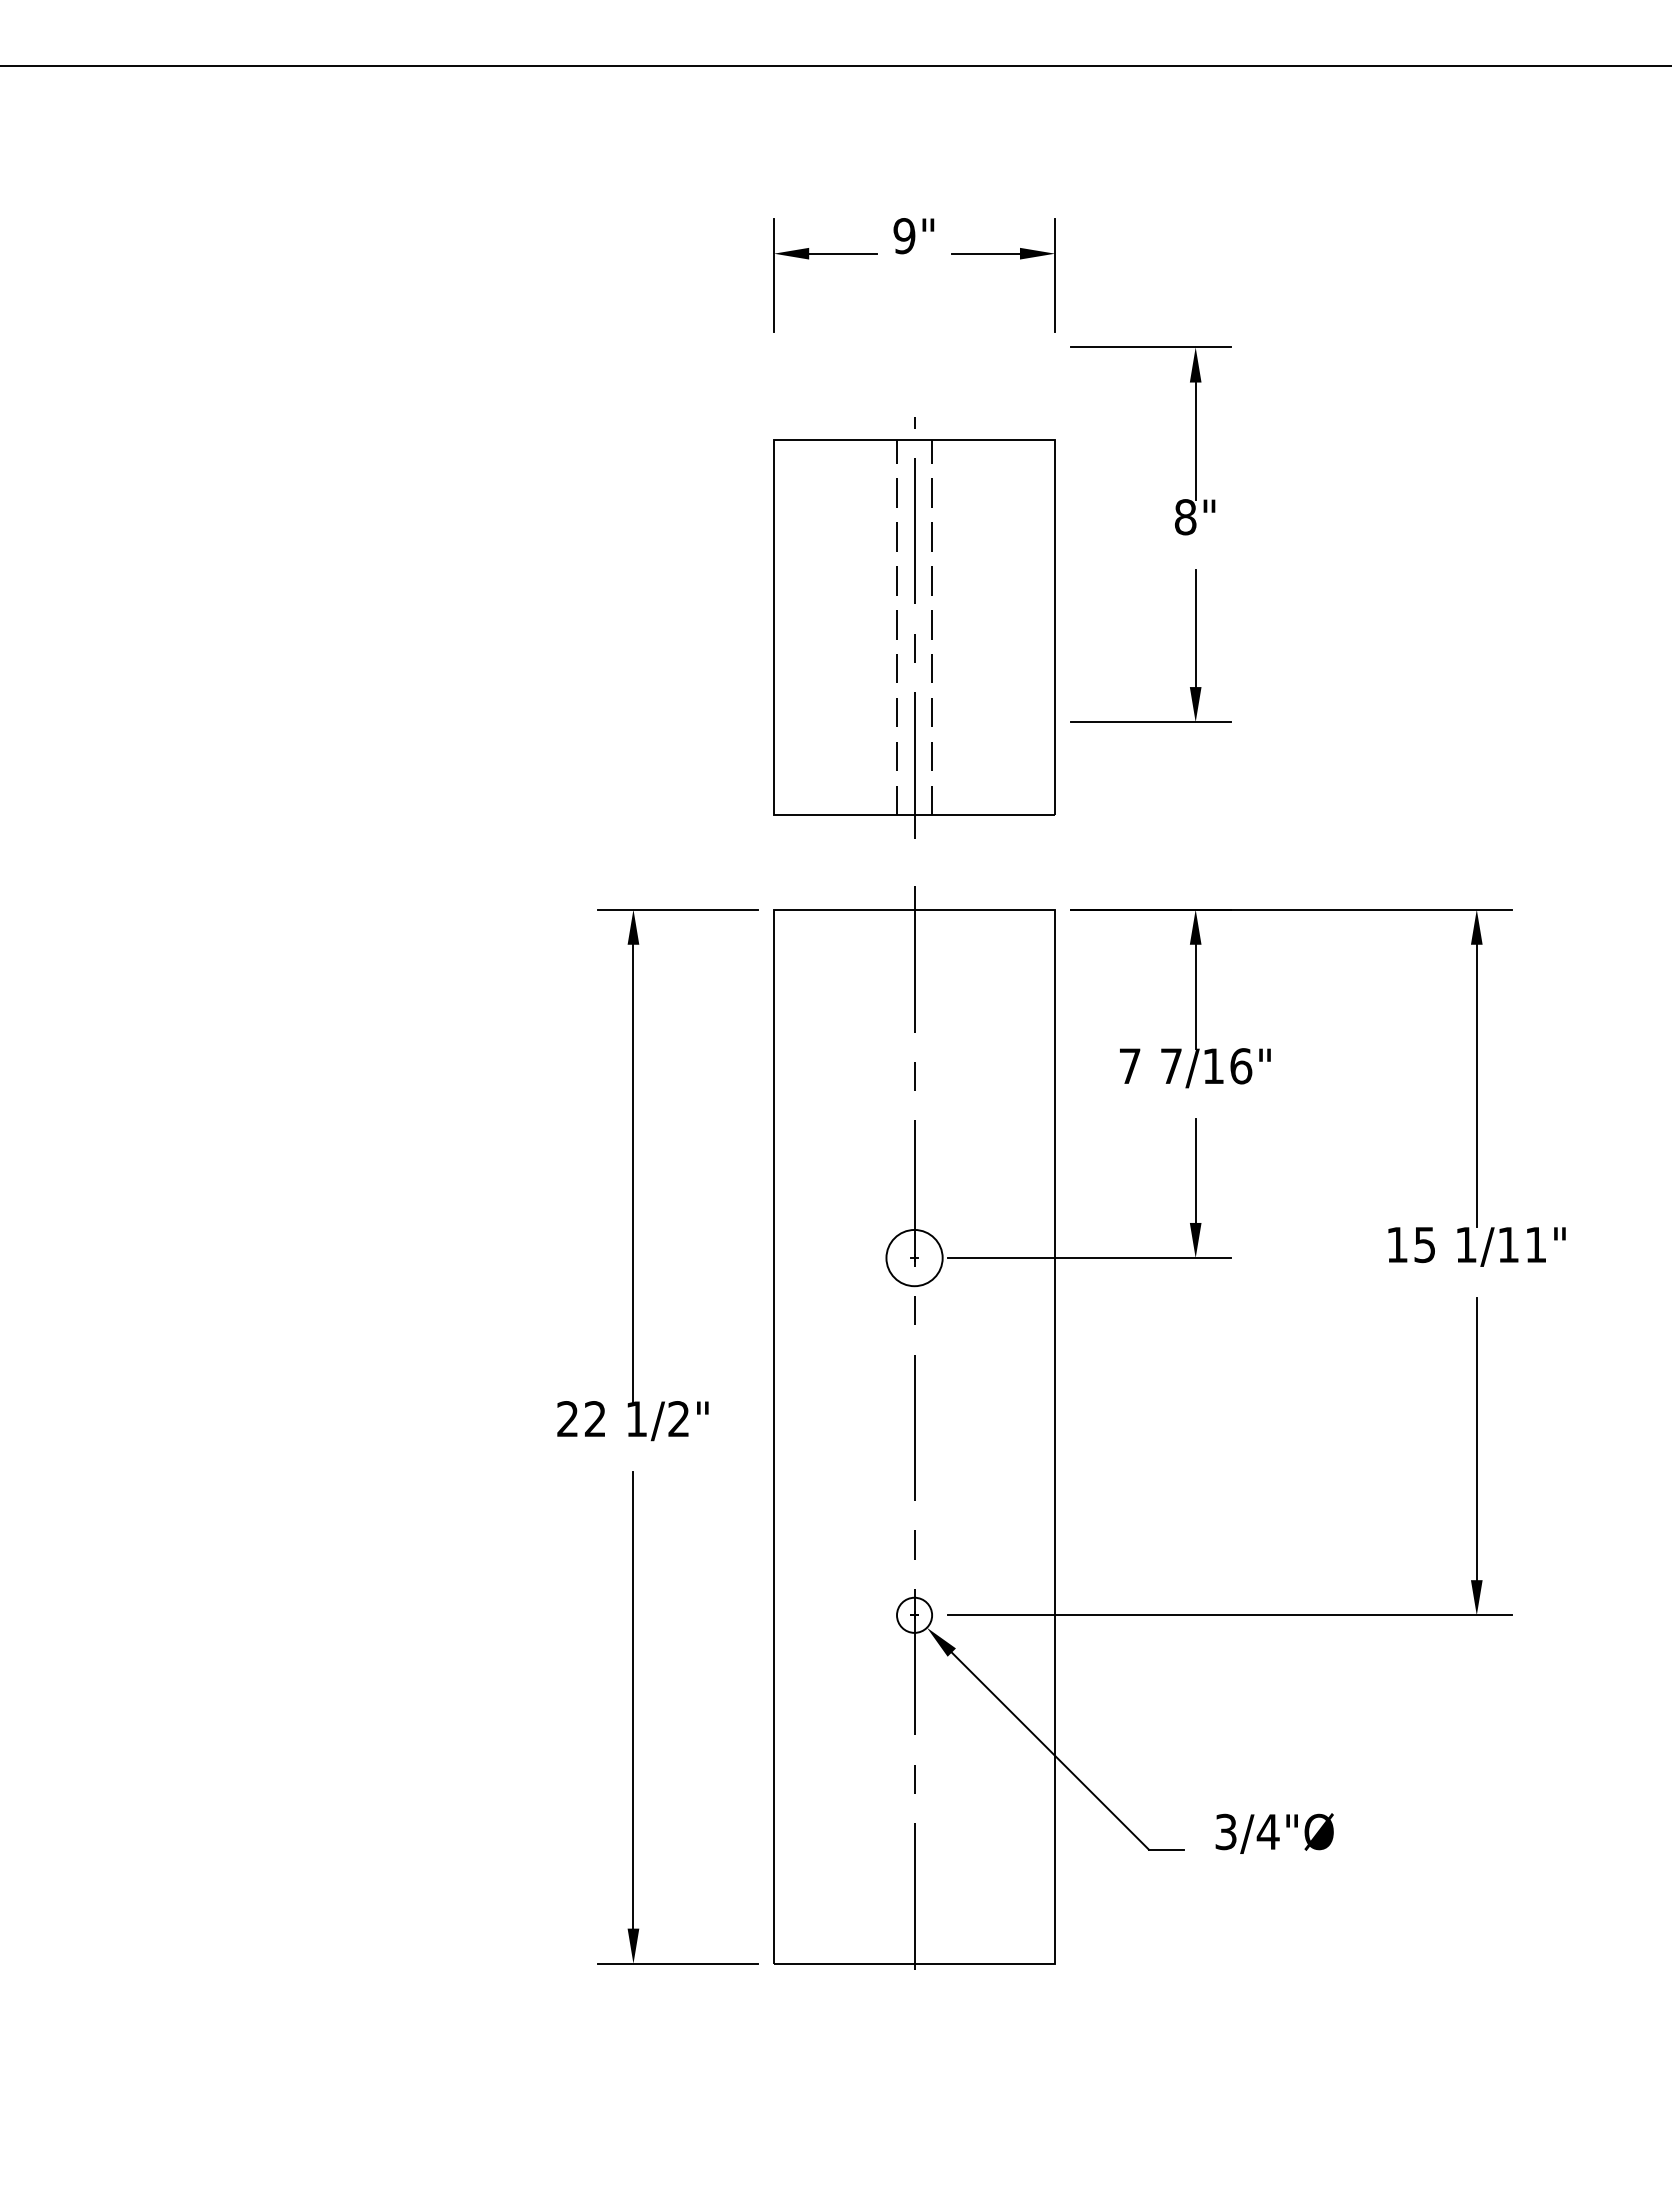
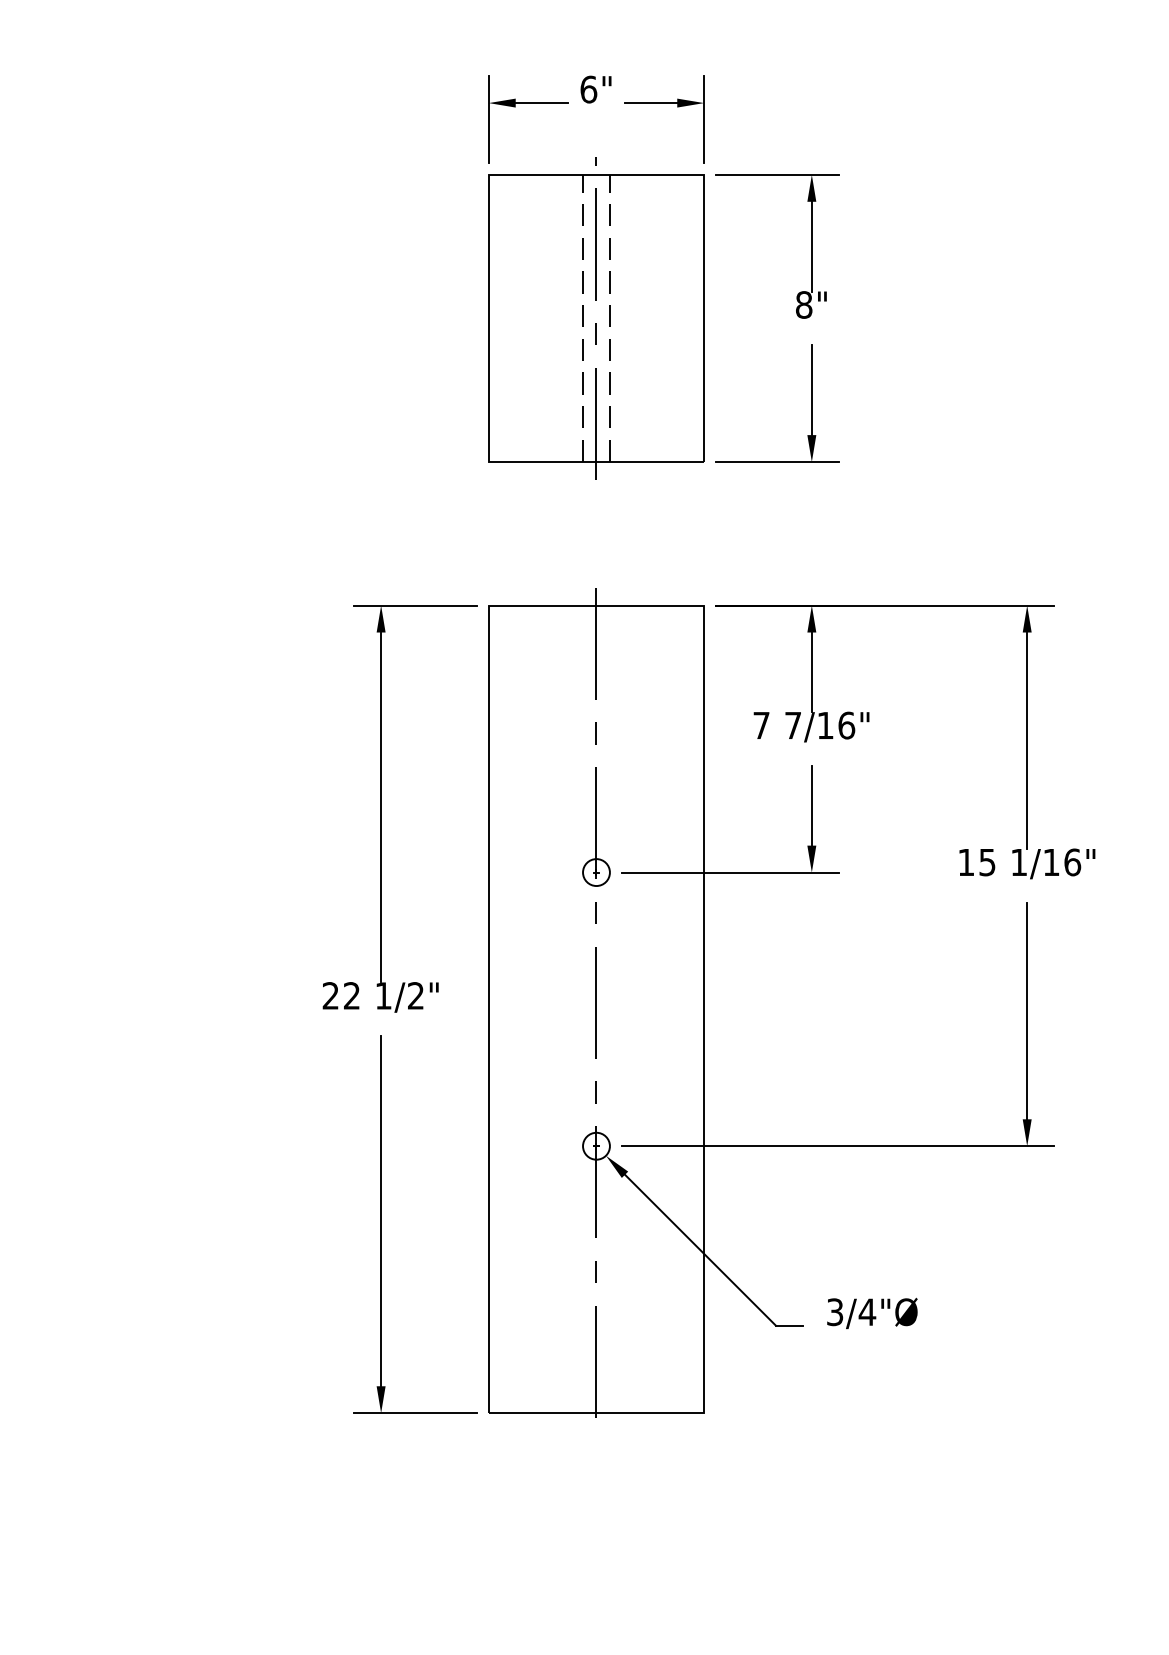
text: (904, 236) -> (588, 89), 9" -> 6"
part: (914, 627) -> (596, 318), moved
text: (1536, 1244) -> (1072, 862), 1/11" -> 1/16"
circle: (914, 1257) -> (596, 872), size x0.62

